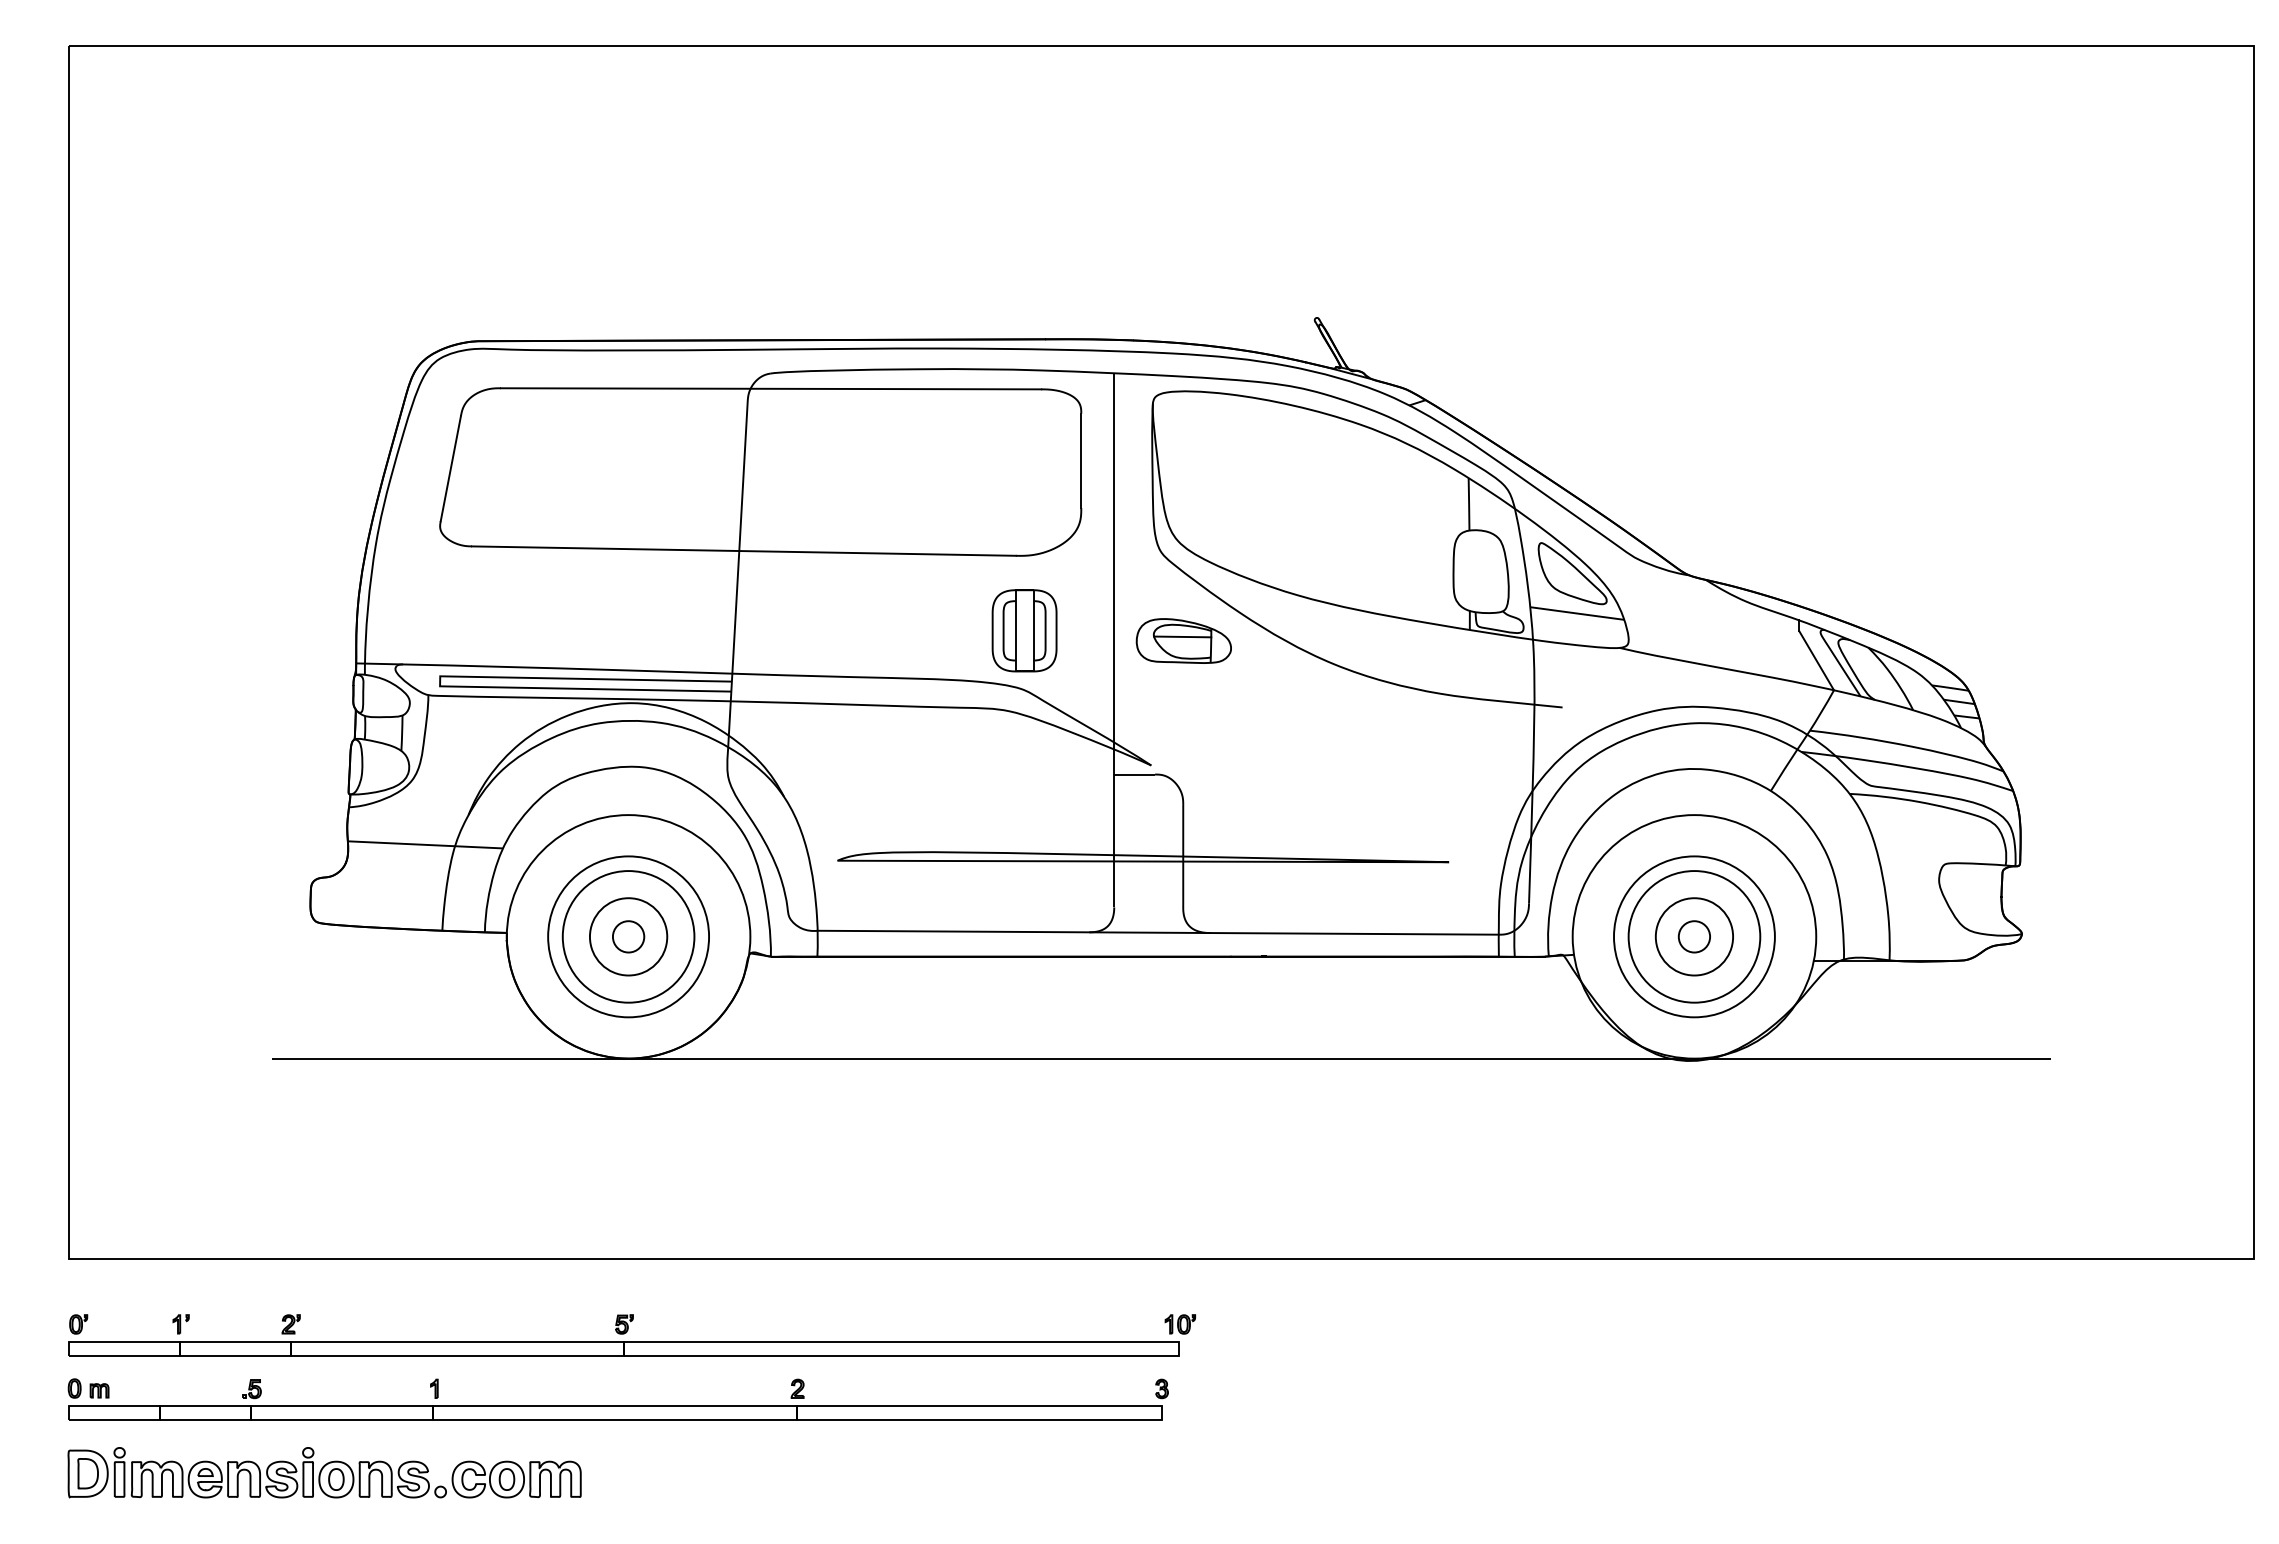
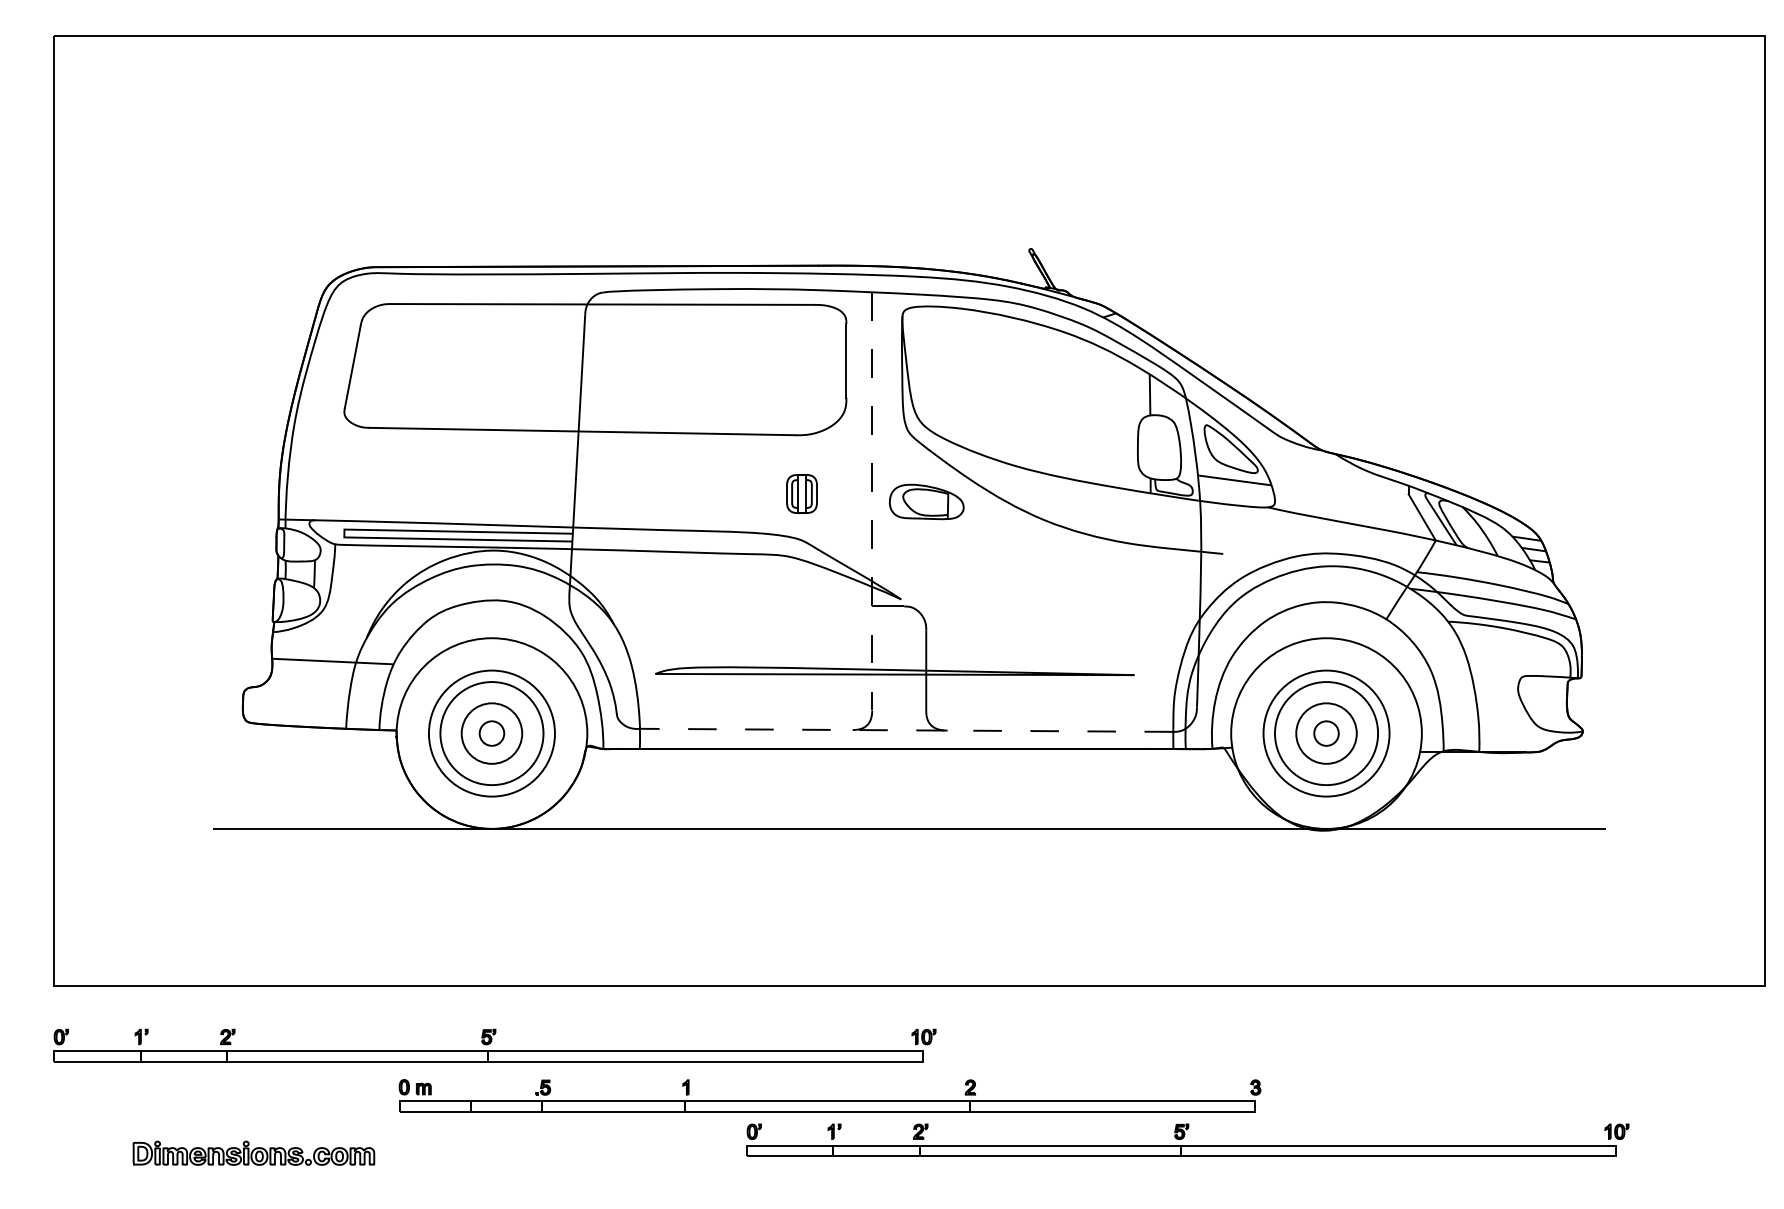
part: (1024, 630) -> (801, 493), size x0.6
line: (1182, 636) -> (925, 498), removed
line: (1114, 640) -> (872, 501), solid -> dashed
line: (1157, 932) -> (906, 730), solid -> dashed
part: (617, 1399) -> (829, 1095), moved
part: (1517, 1456) -> (1187, 1140), added
part: (324, 1472) -> (253, 1152), size x0.6

